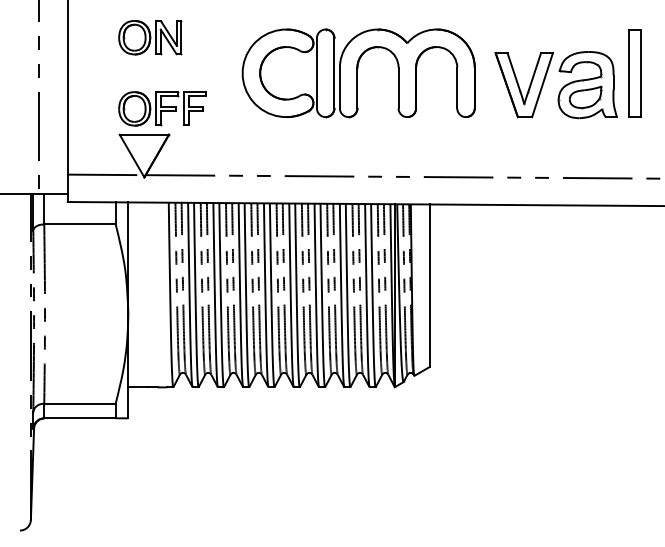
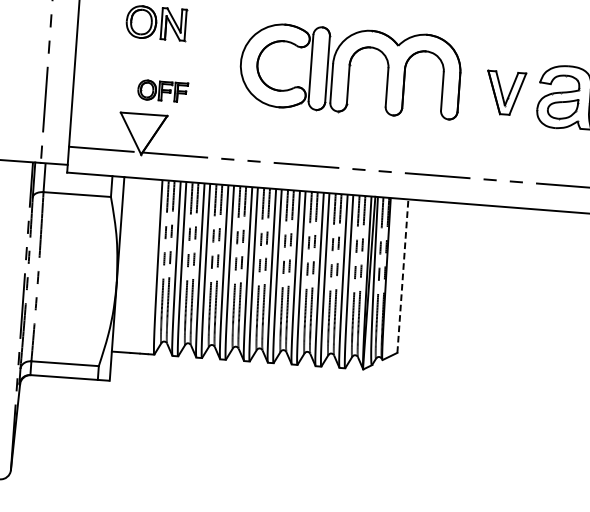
part: (523, 85) -> (505, 93), size x0.7
part: (162, 108) -> (162, 90), size x0.6
line: (429, 285) -> (402, 275), solid -> dashed

